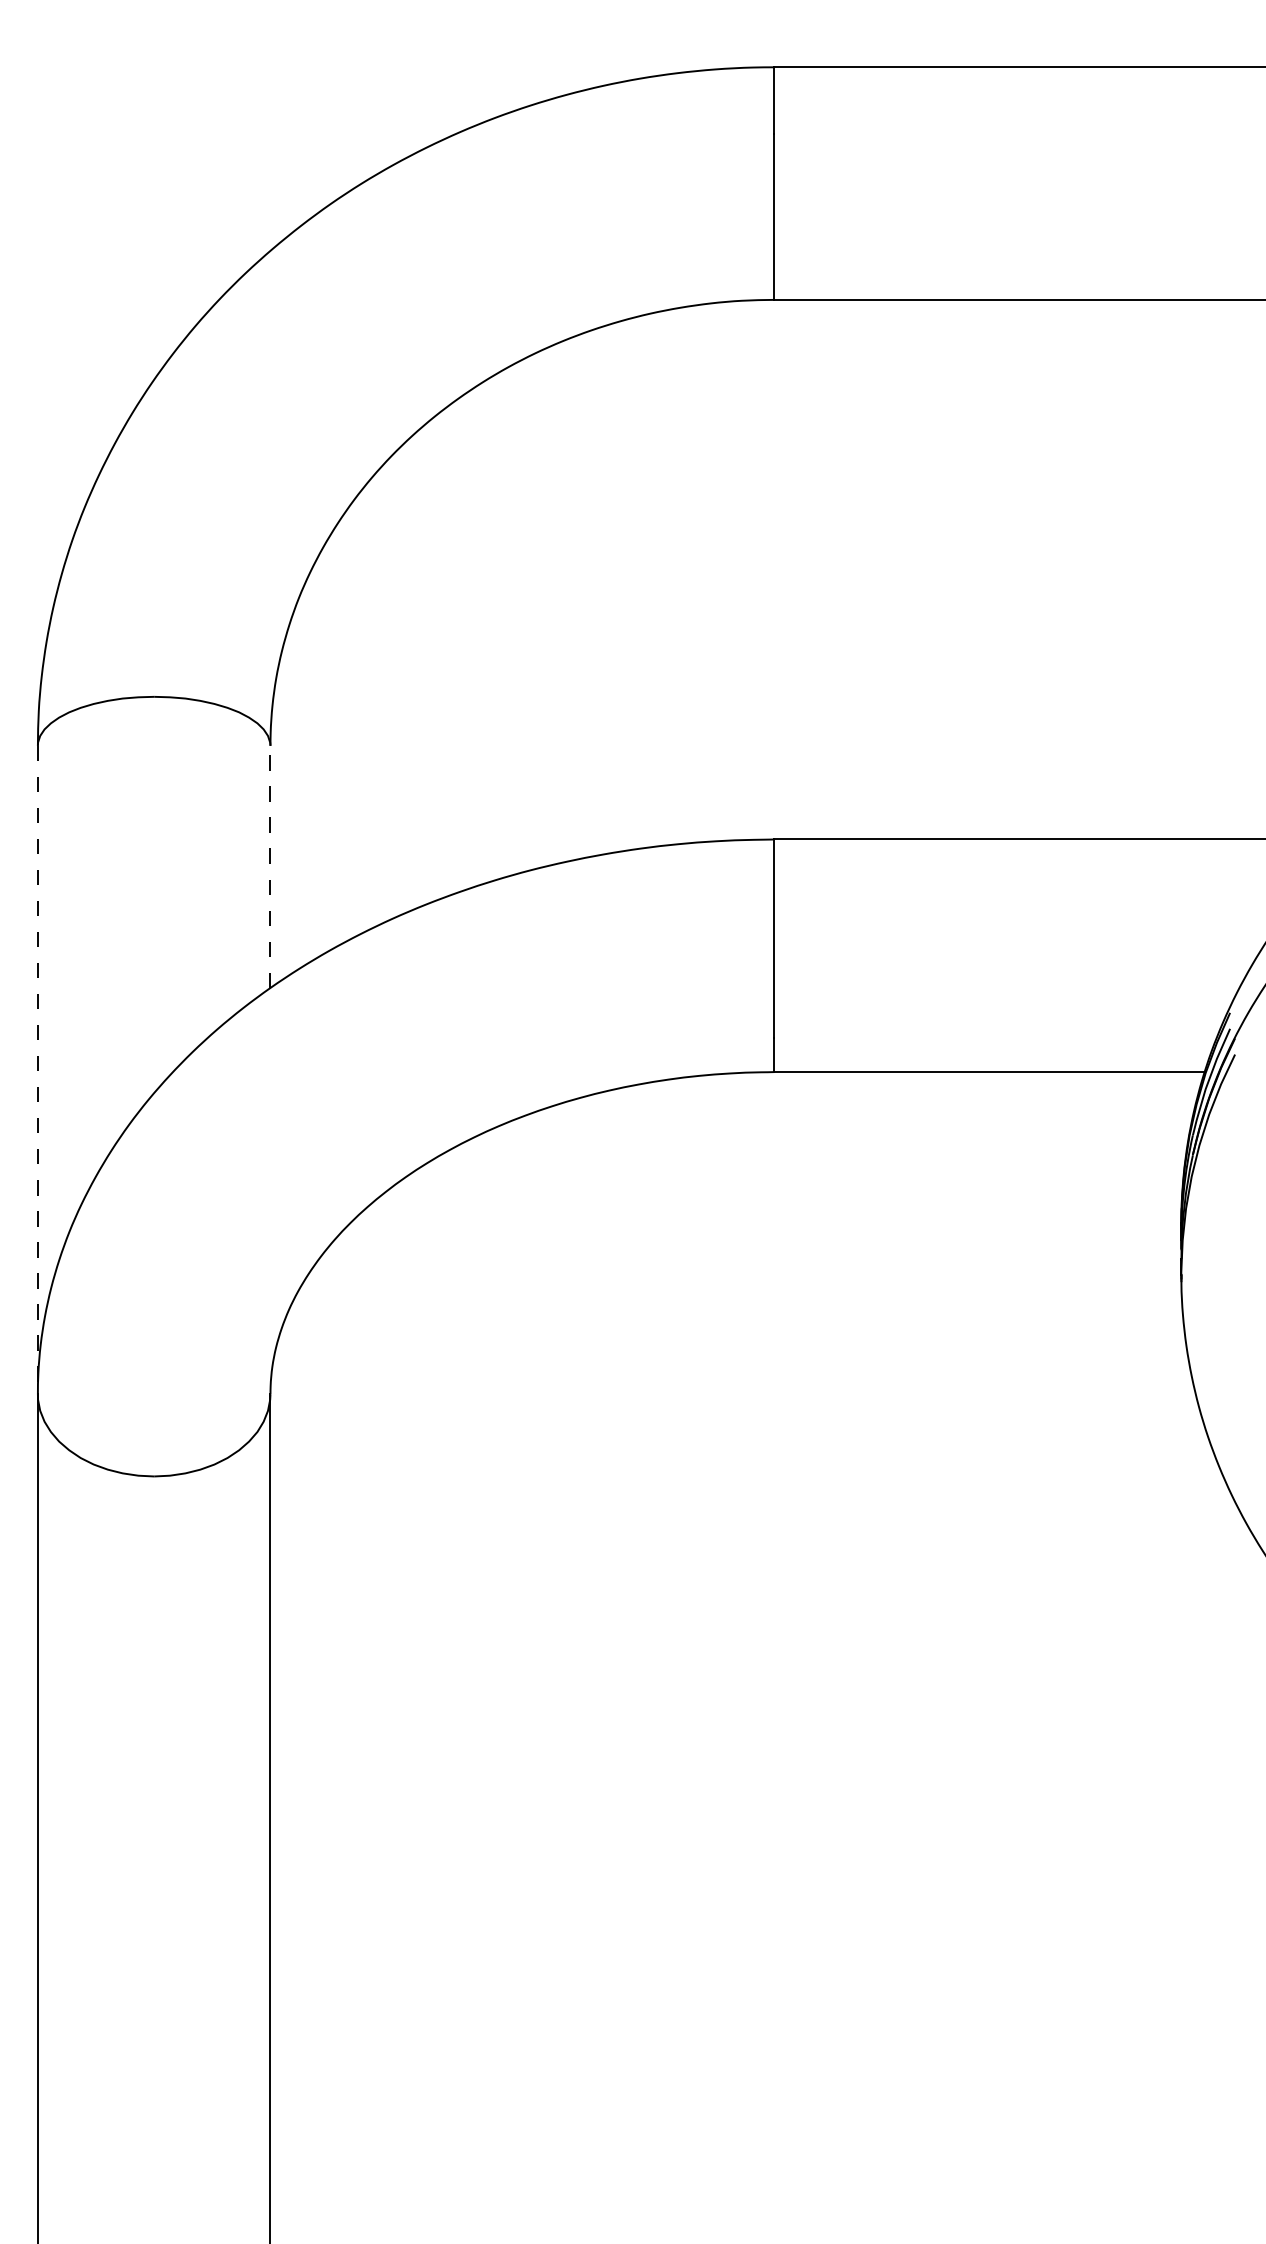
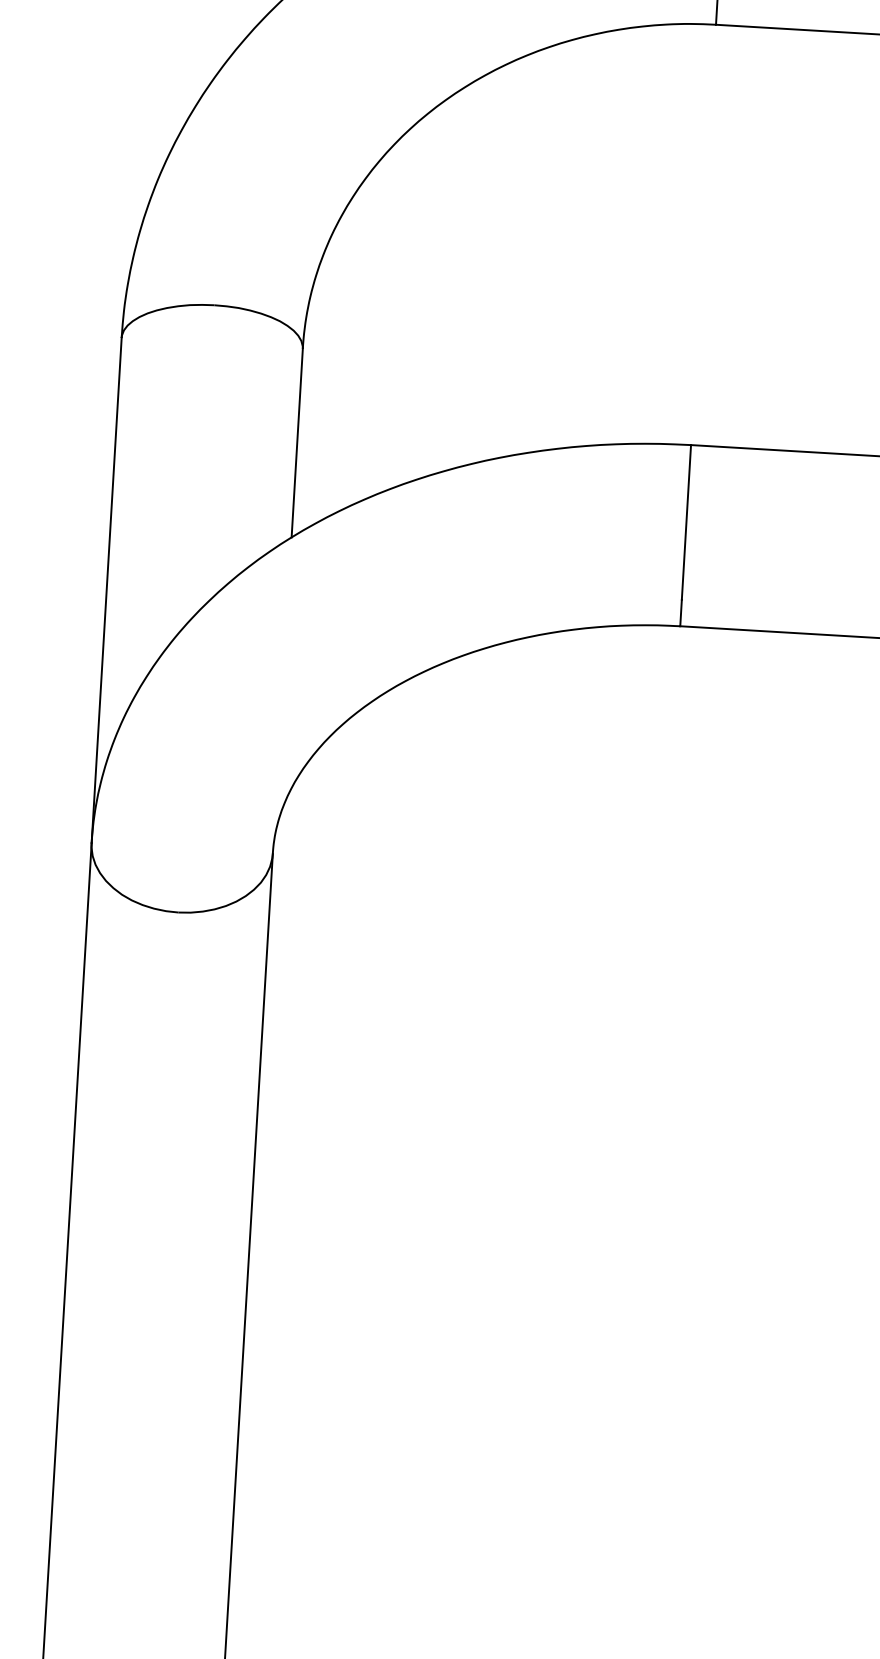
line: (270, 866) -> (297, 442), dashed -> solid
line: (37, 1070) -> (106, 590), dashed -> solid

